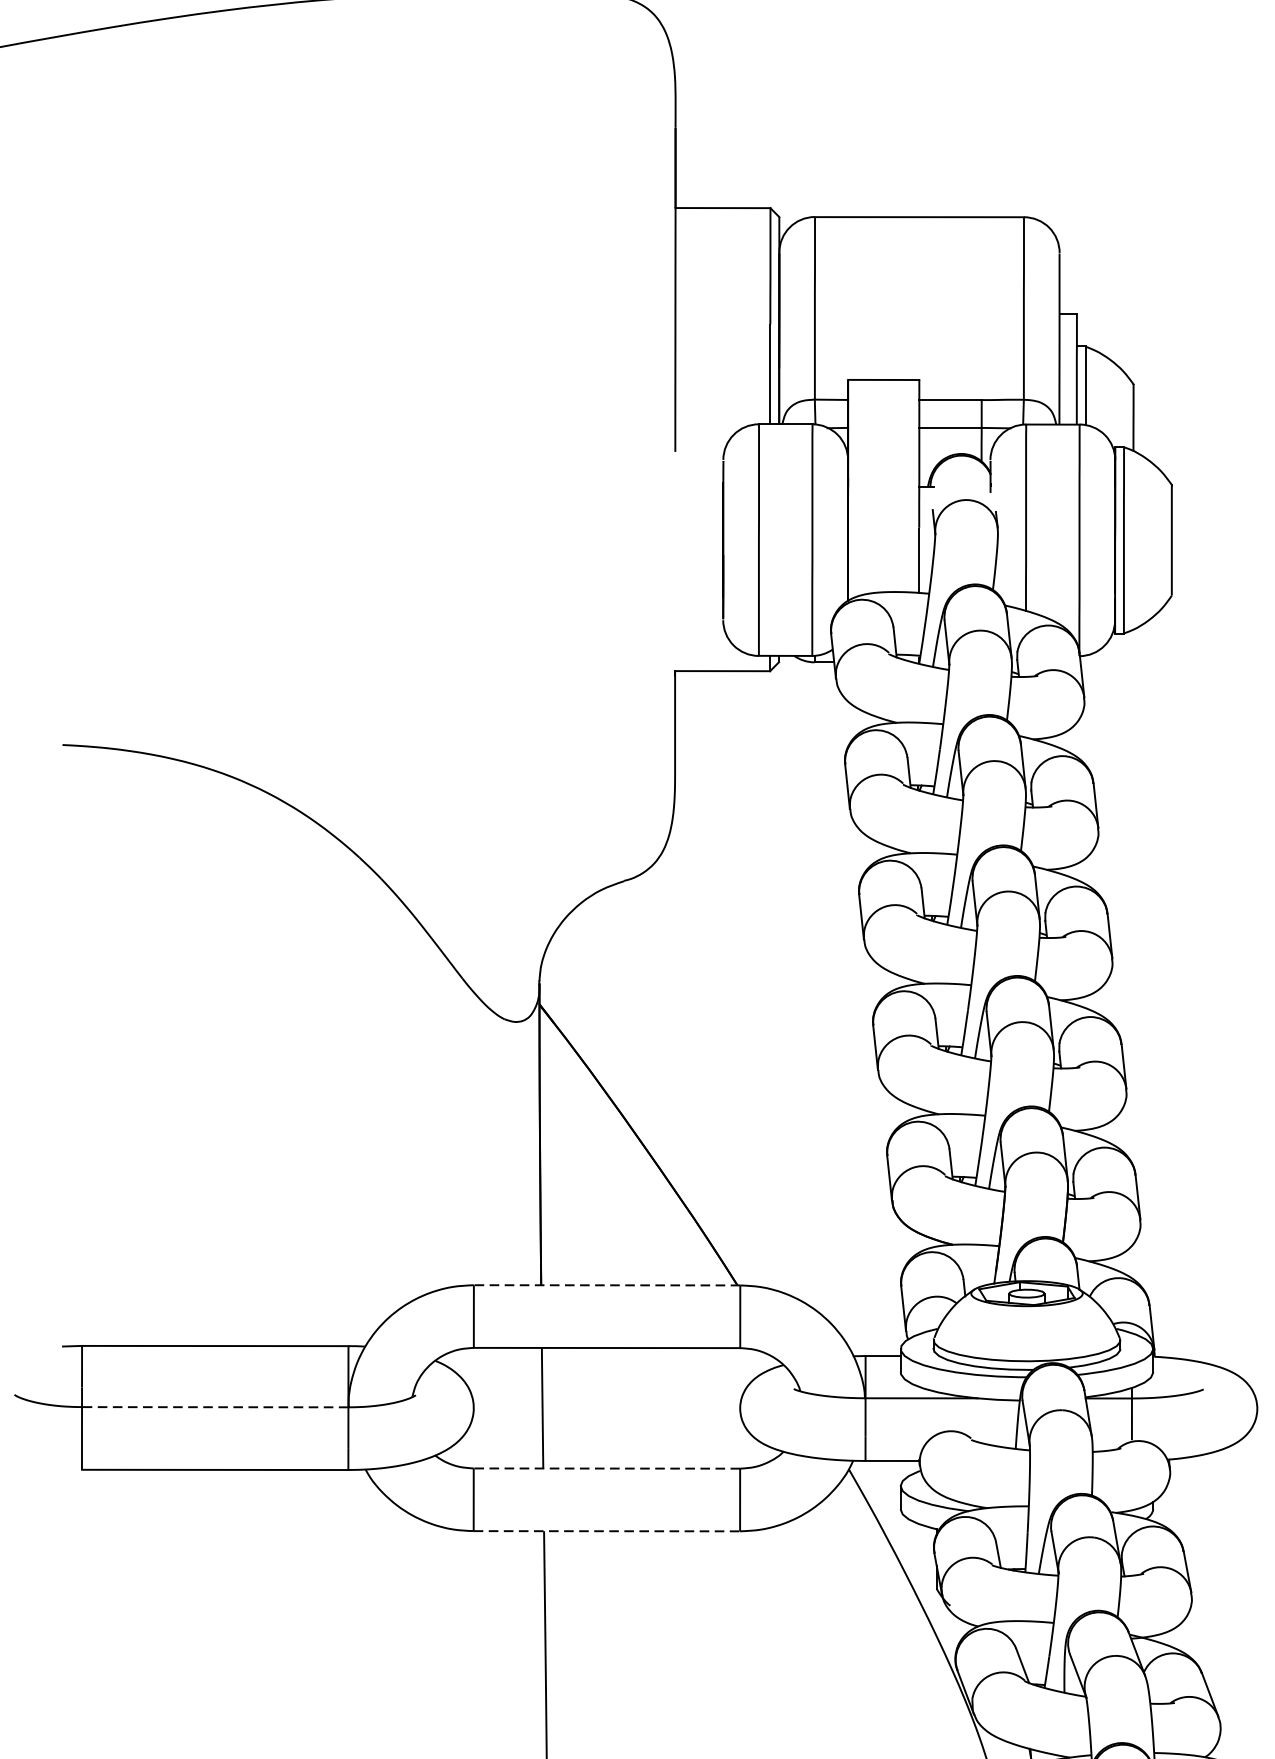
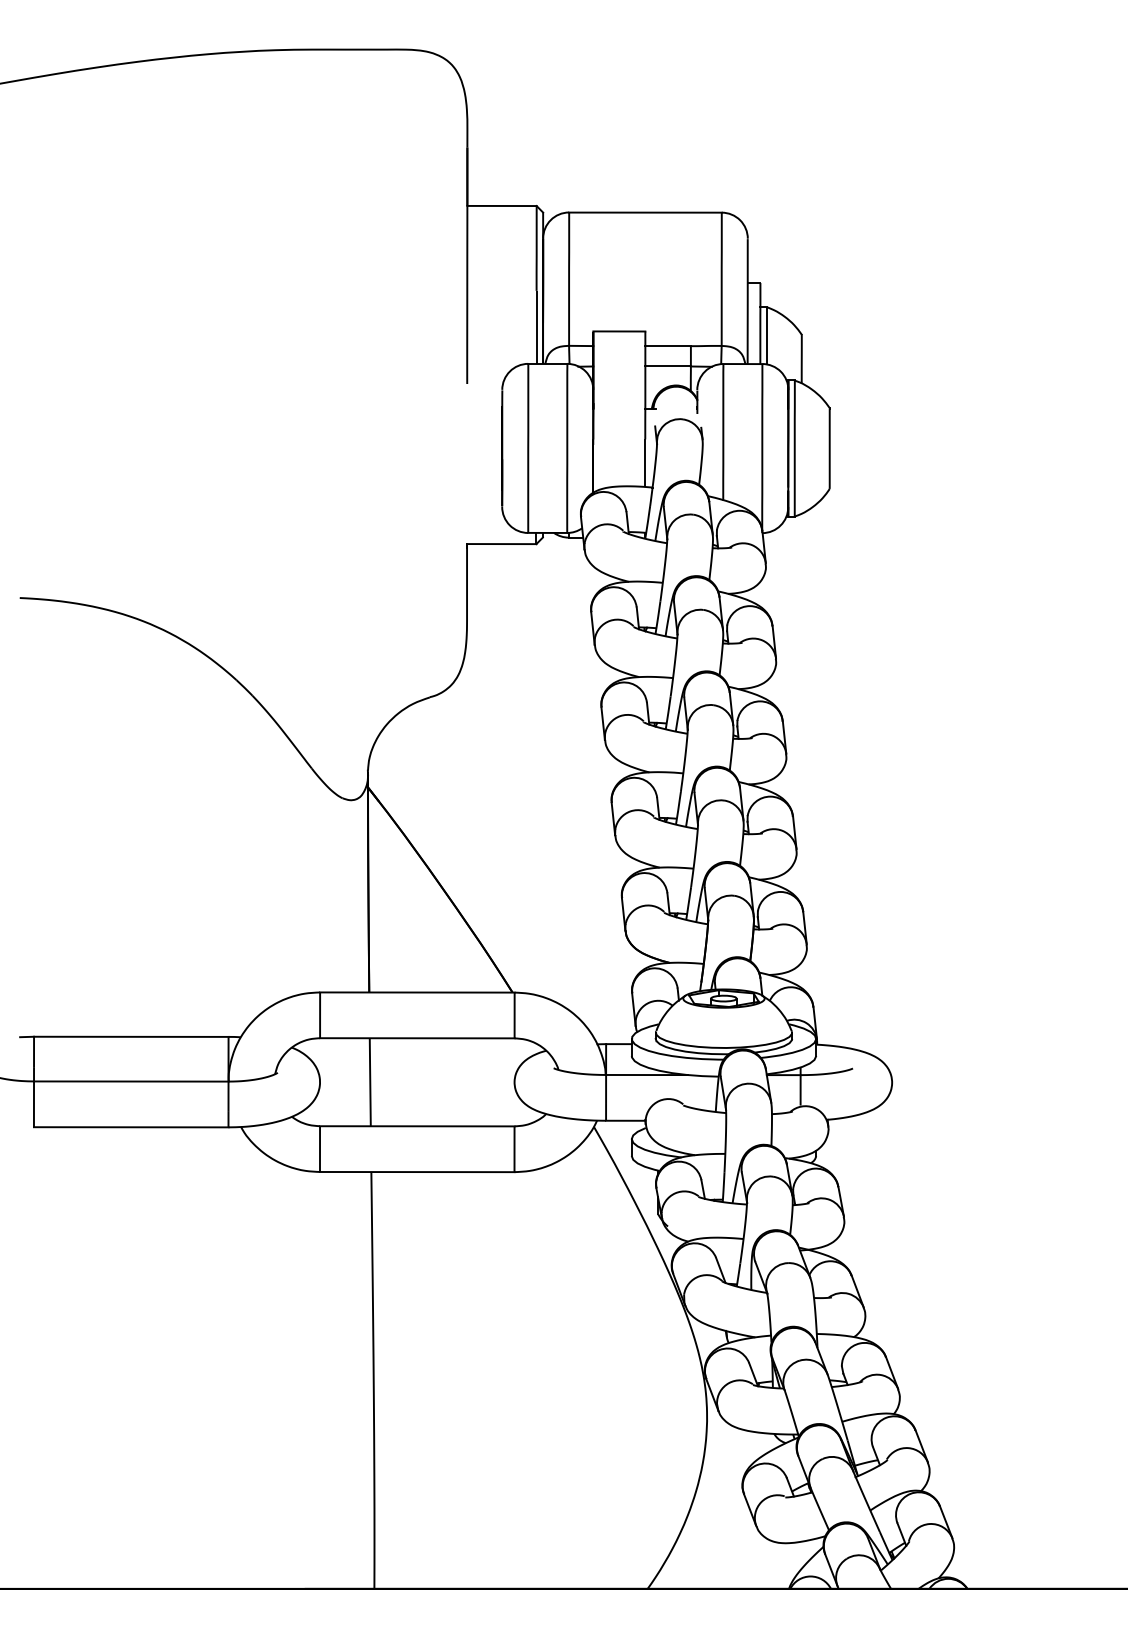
line: (605, 1285) -> (416, 992), dashed -> solid
line: (214, 1407) -> (130, 1081), dashed -> solid
line: (605, 1468) -> (416, 1126), dashed -> solid
line: (607, 1531) -> (417, 1172), dashed -> solid

